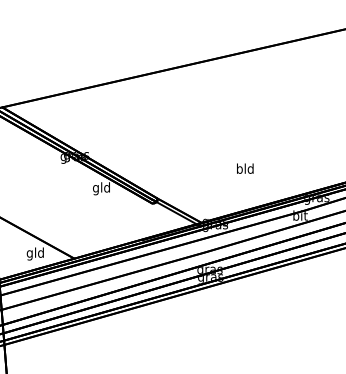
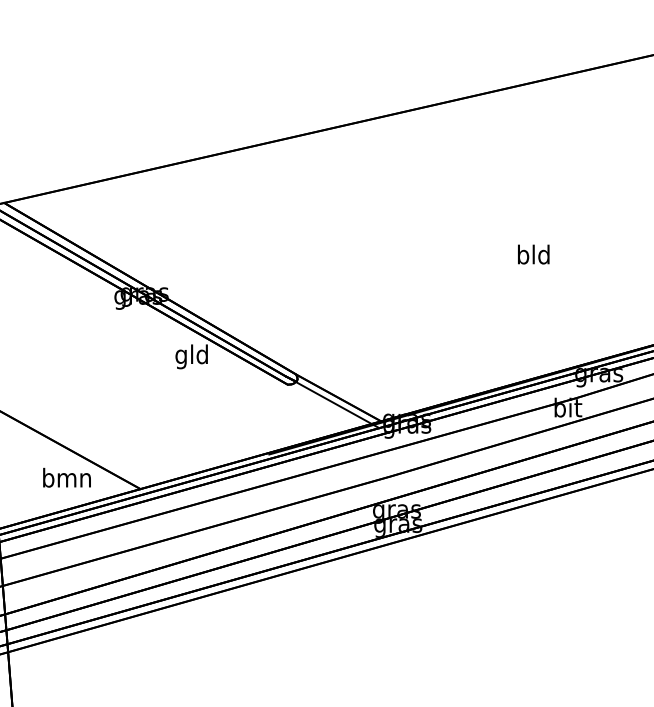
text: (245, 168) -> (534, 254), moved
text: (35, 253) -> (66, 479), gld -> bmn

